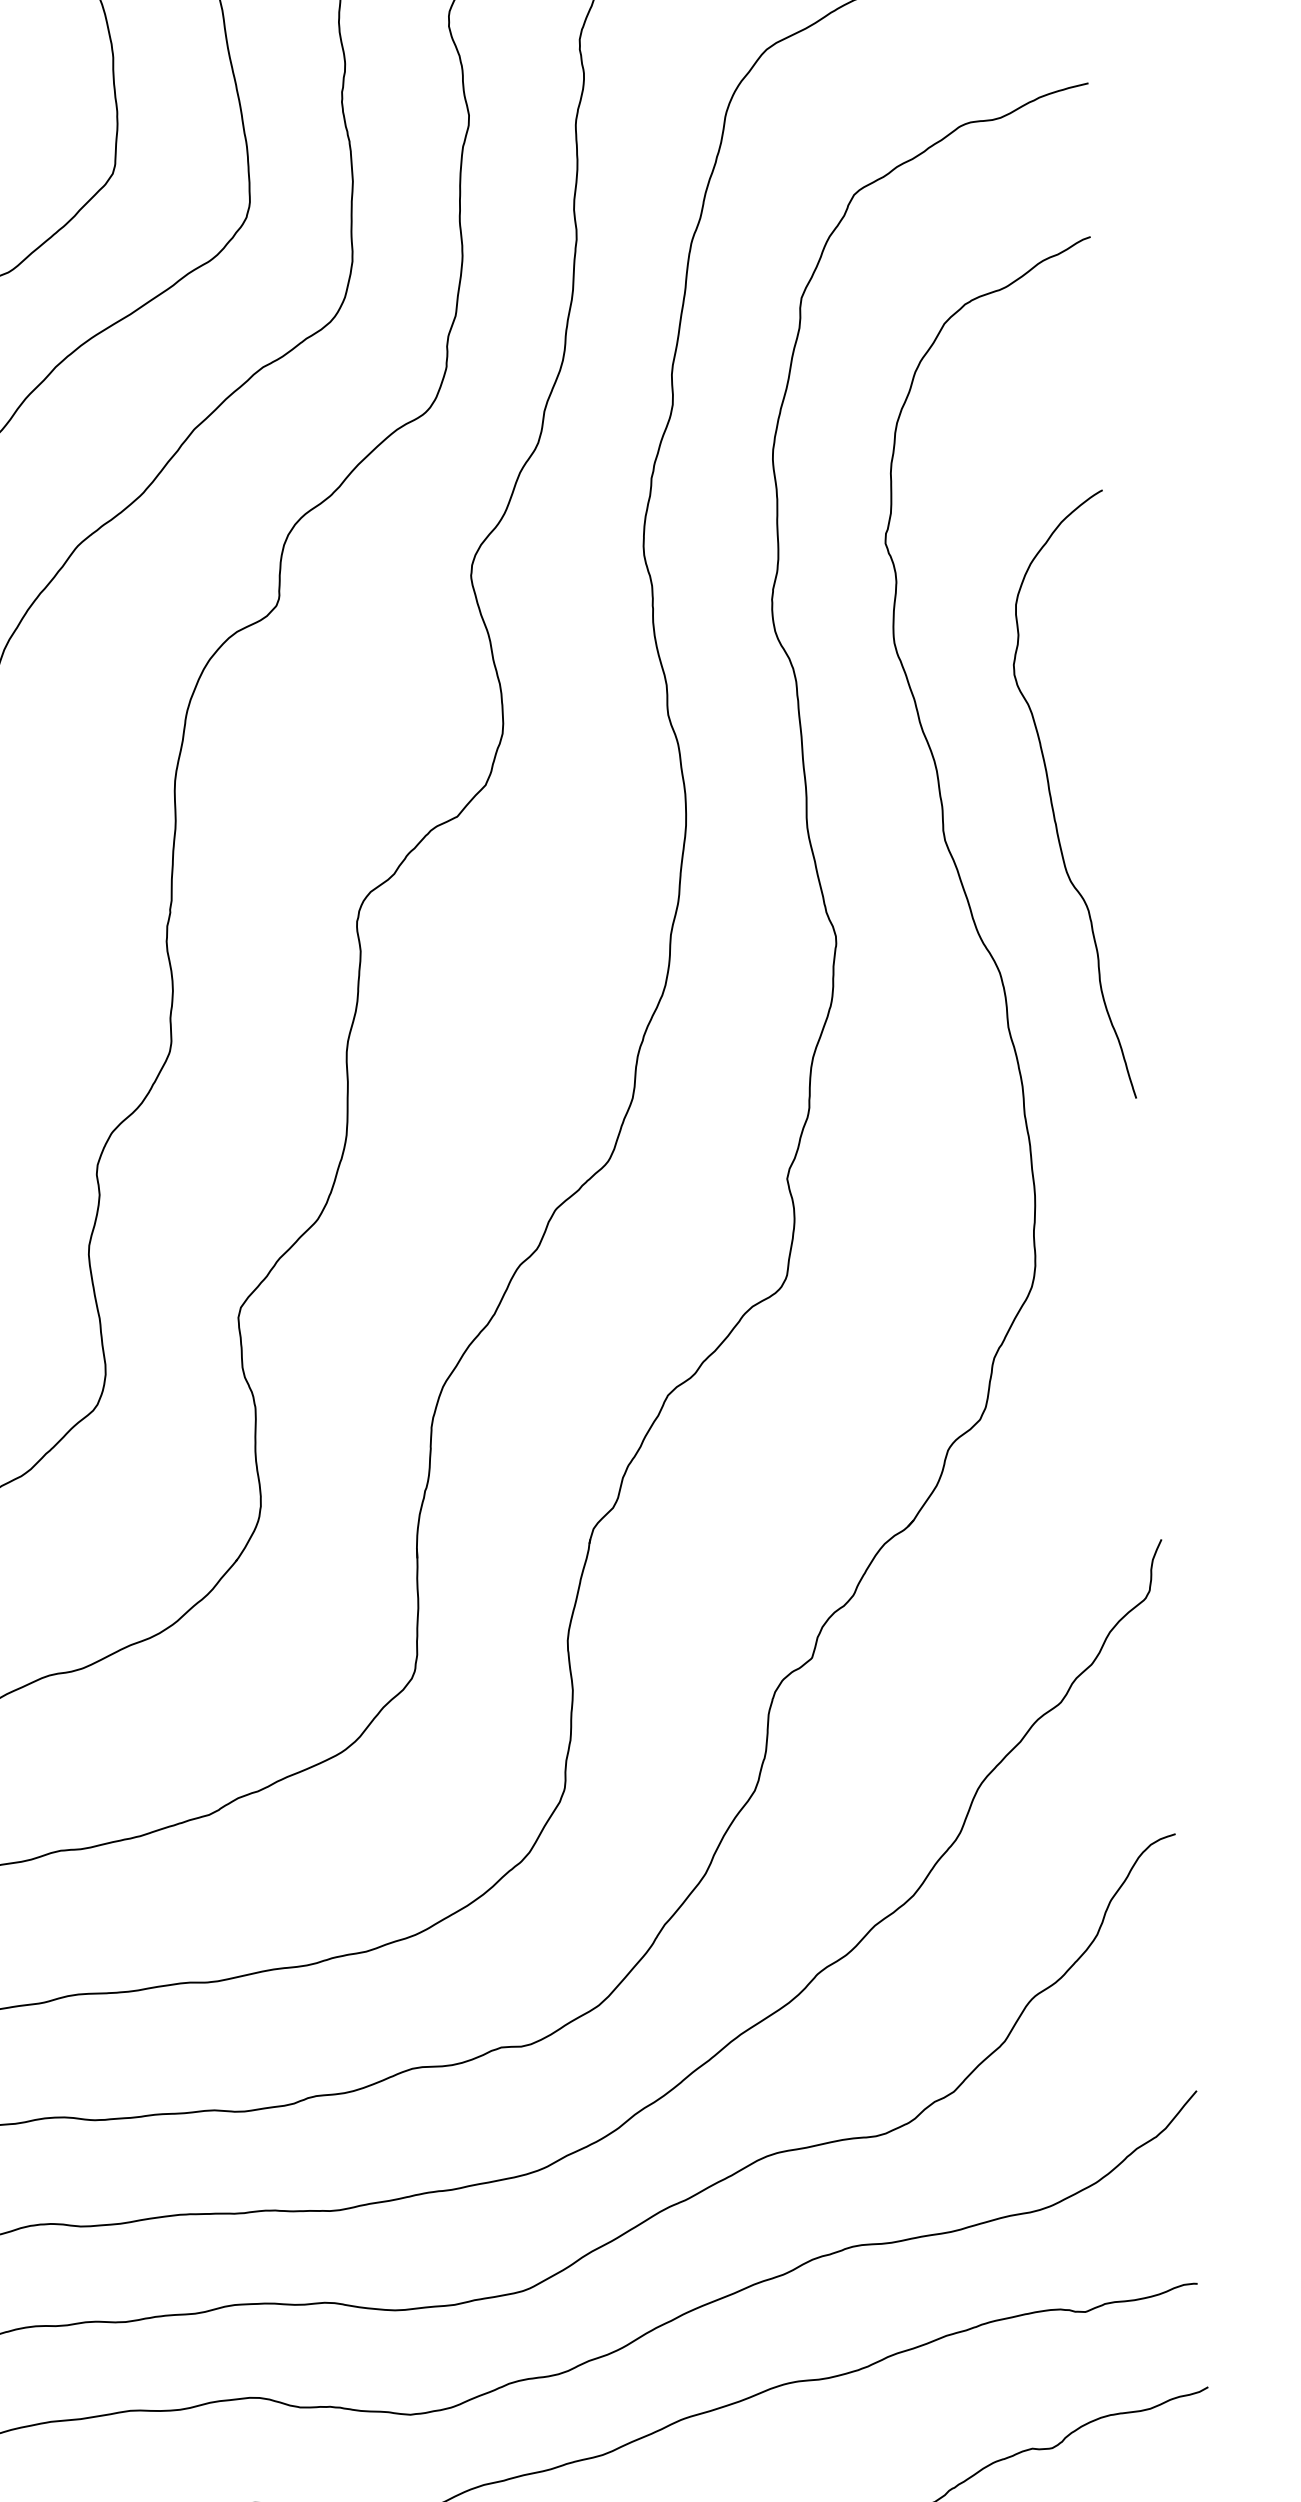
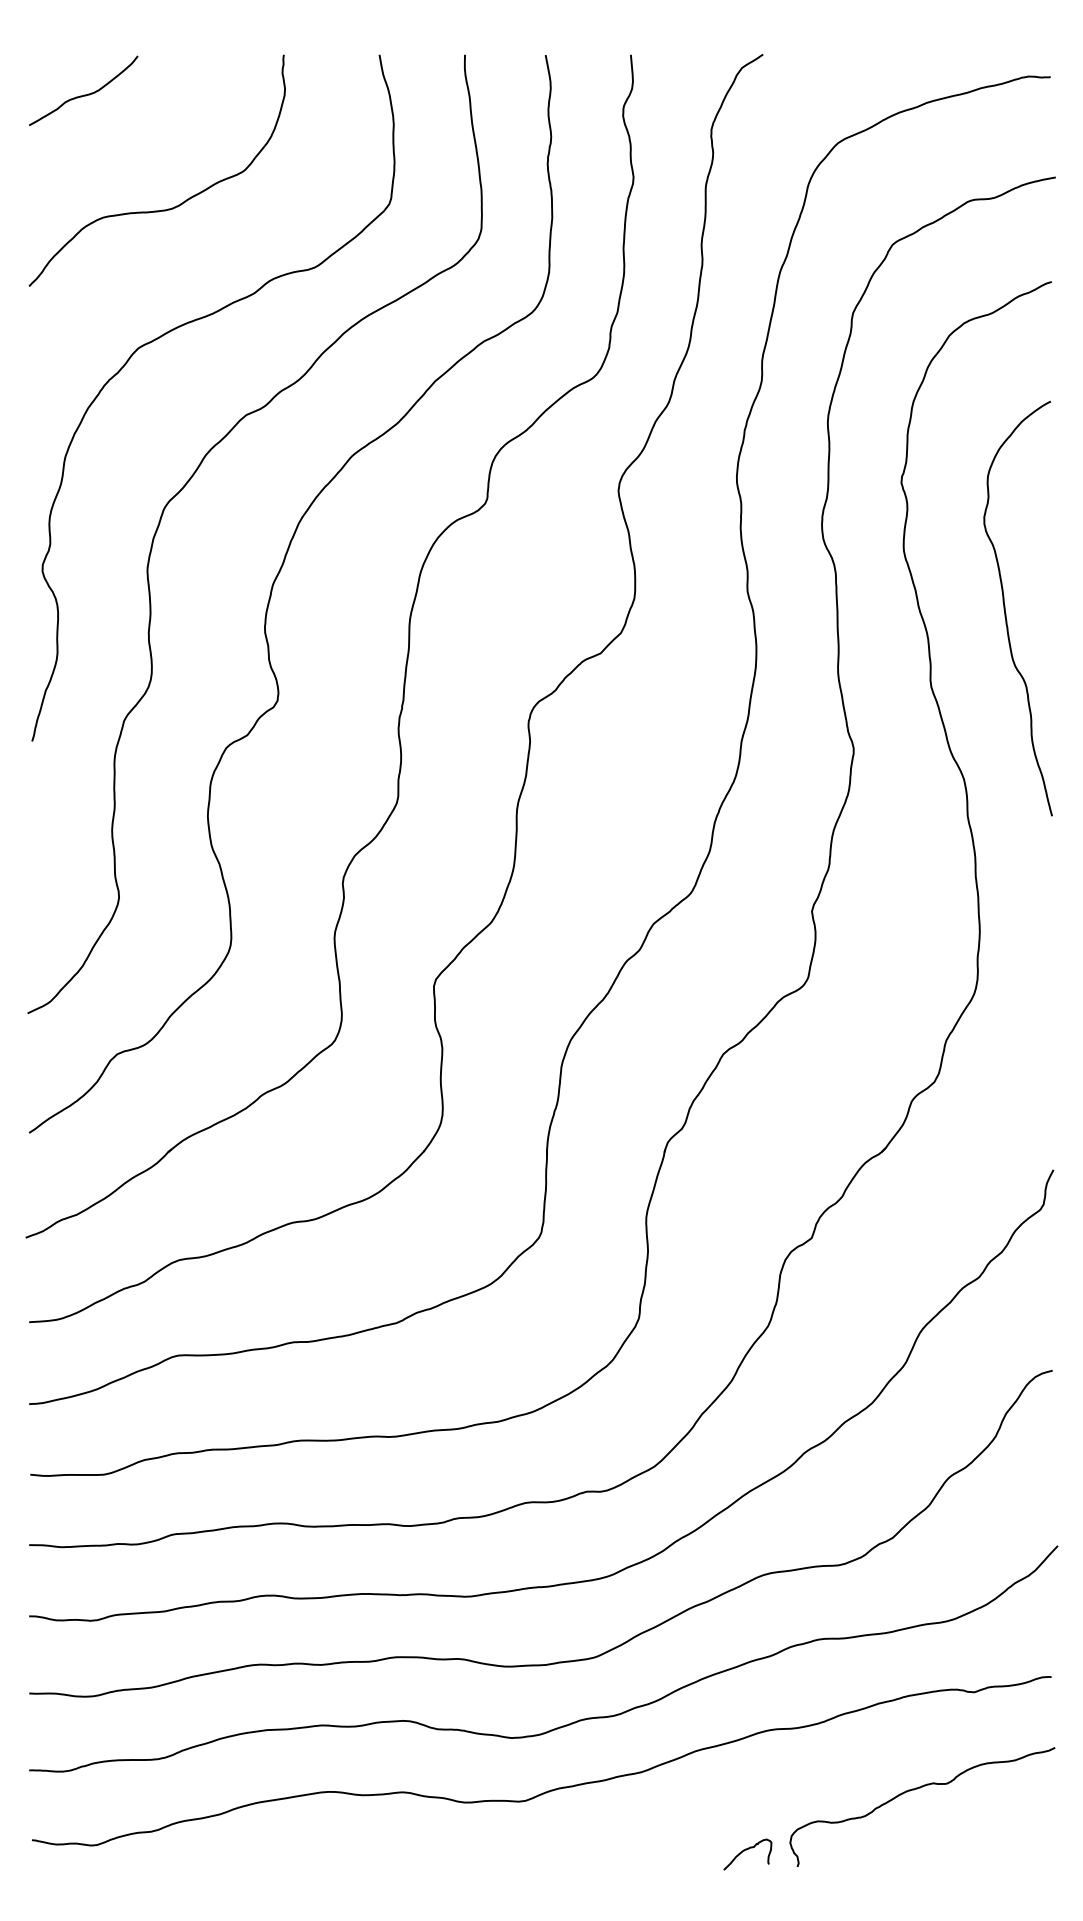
curve: (1051, 797) -> (1005, 608), moved

